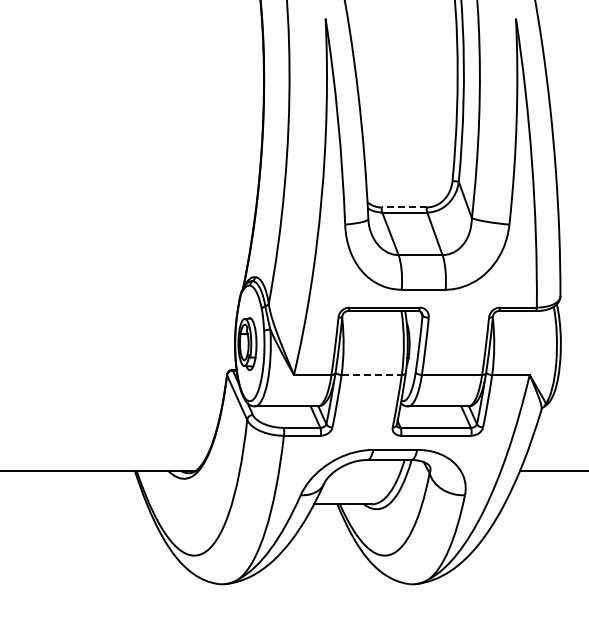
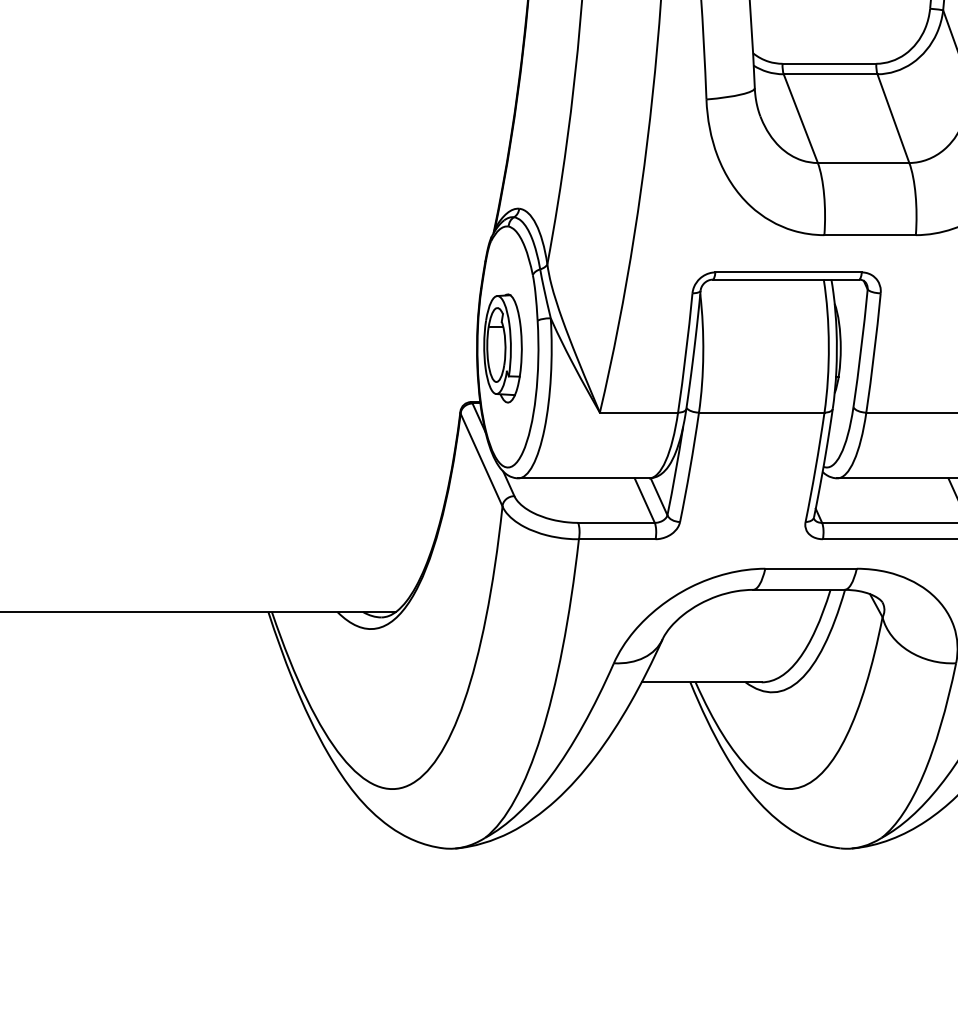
line: (404, 207) -> (830, 63), dashed -> solid
line: (372, 374) -> (763, 411), dashed -> solid

